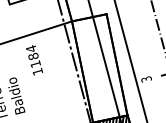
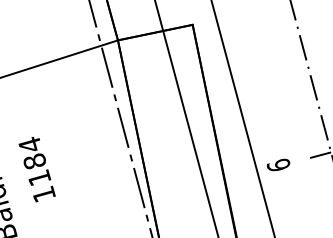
text: (34, 60) -> (36, 170), moved
text: (146, 79) -> (278, 165), 3 -> 6

